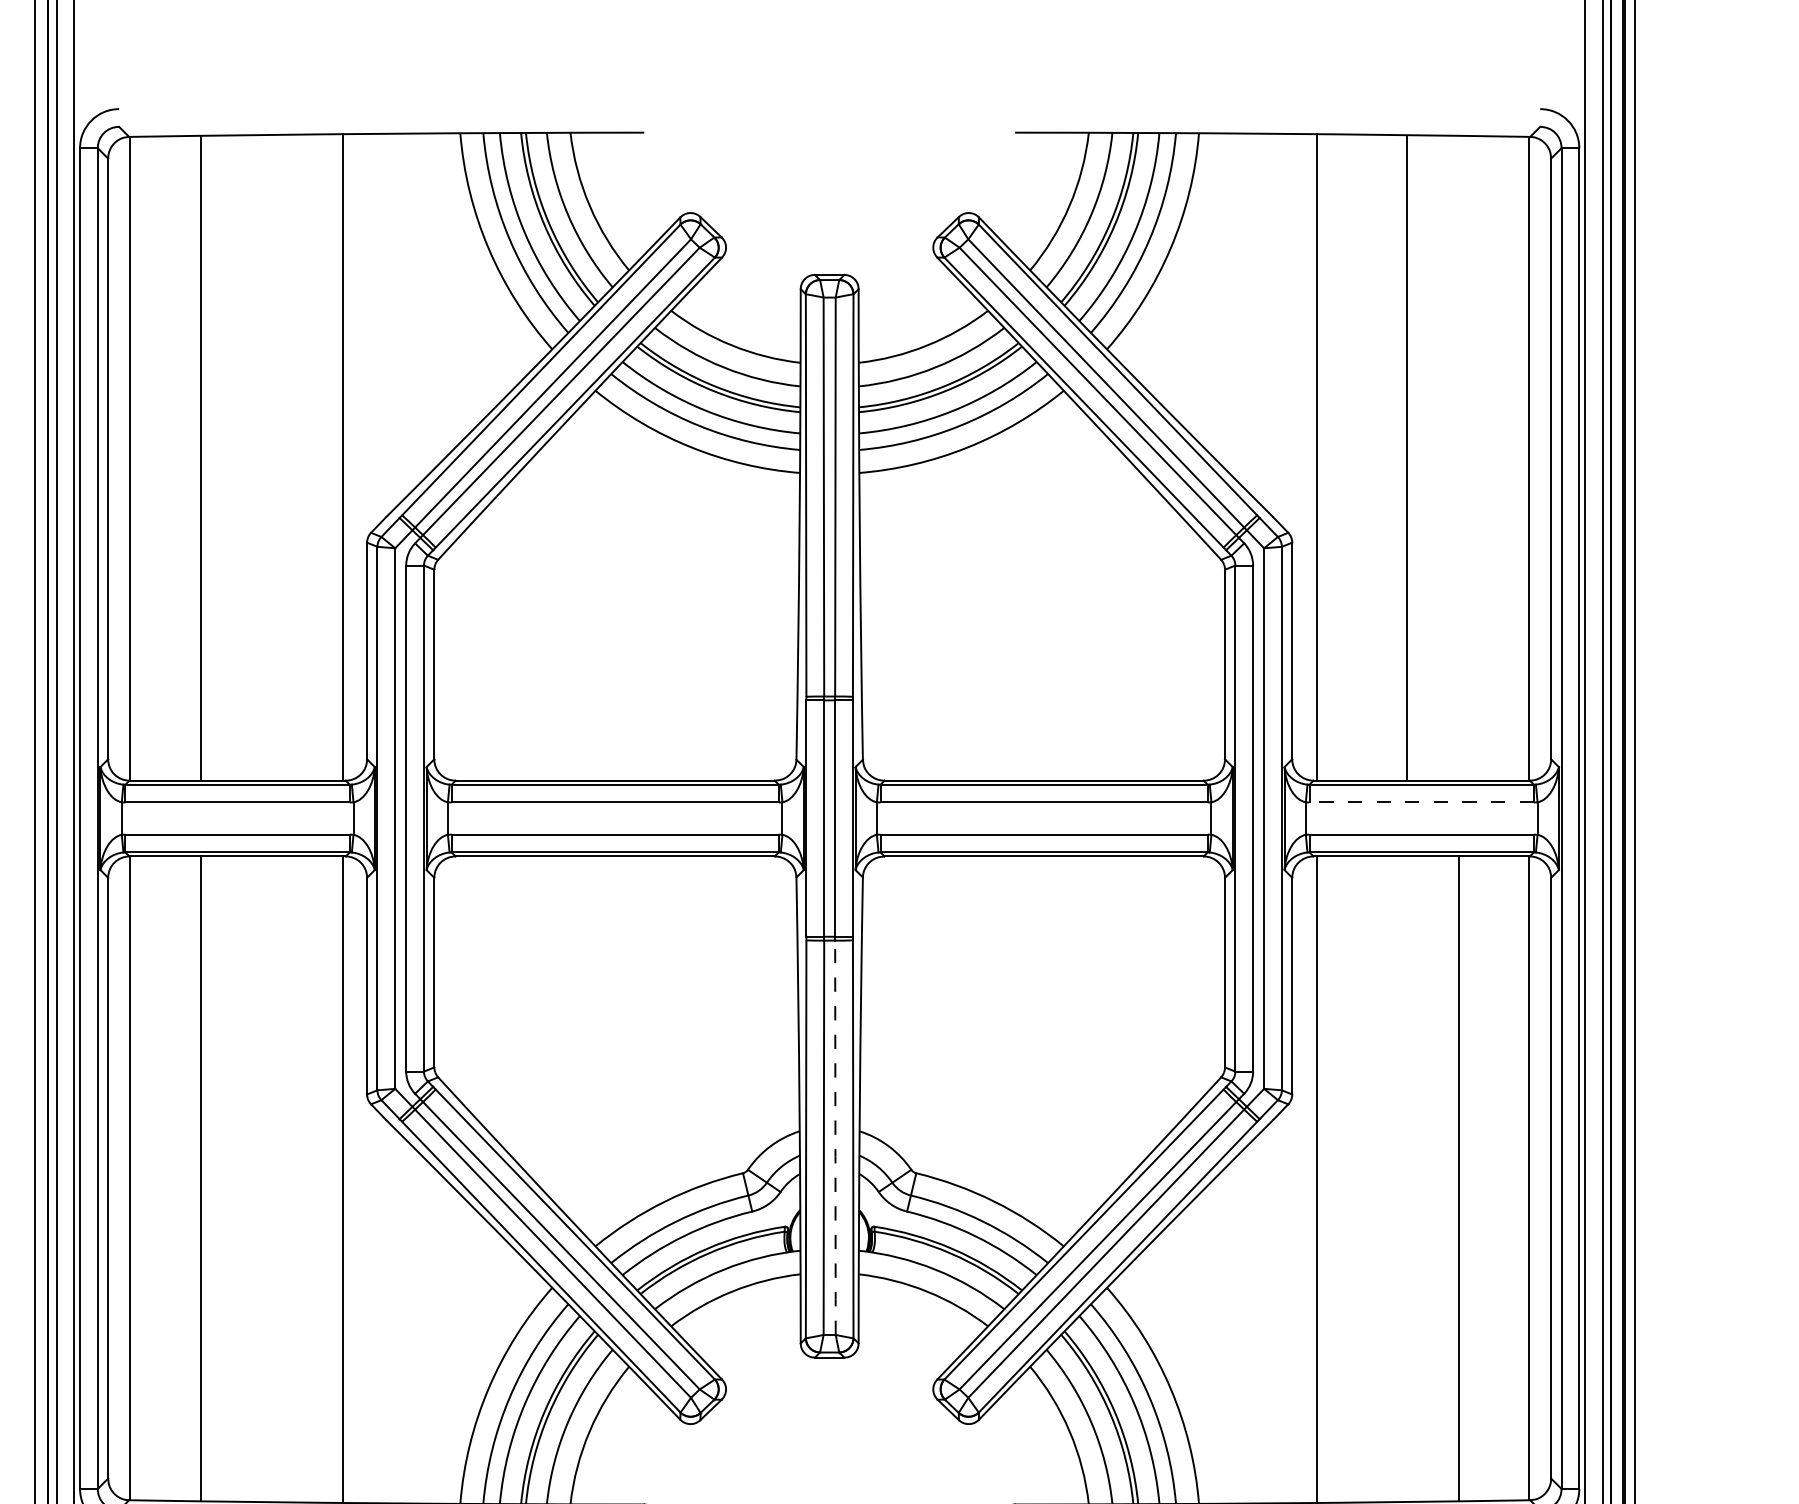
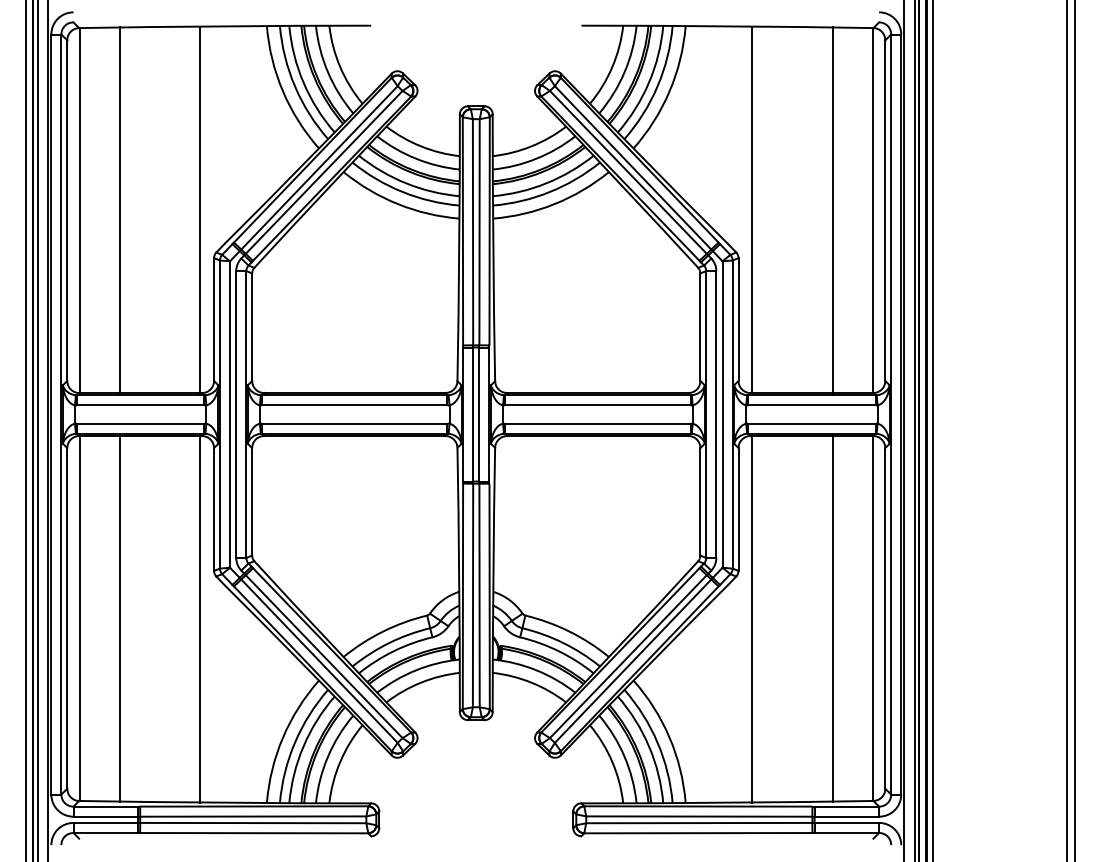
line: (1406, 458) -> (832, 210), moved
line: (1420, 802) -> (811, 405), dashed -> solid
line: (835, 1141) -> (479, 597), dashed -> solid

